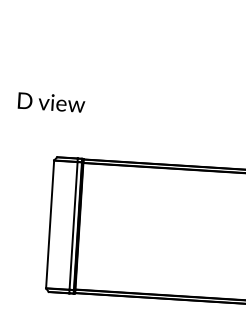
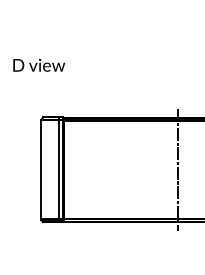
text: (50, 101) -> (38, 64), moved
line: (225, 235) -> (177, 169), added

